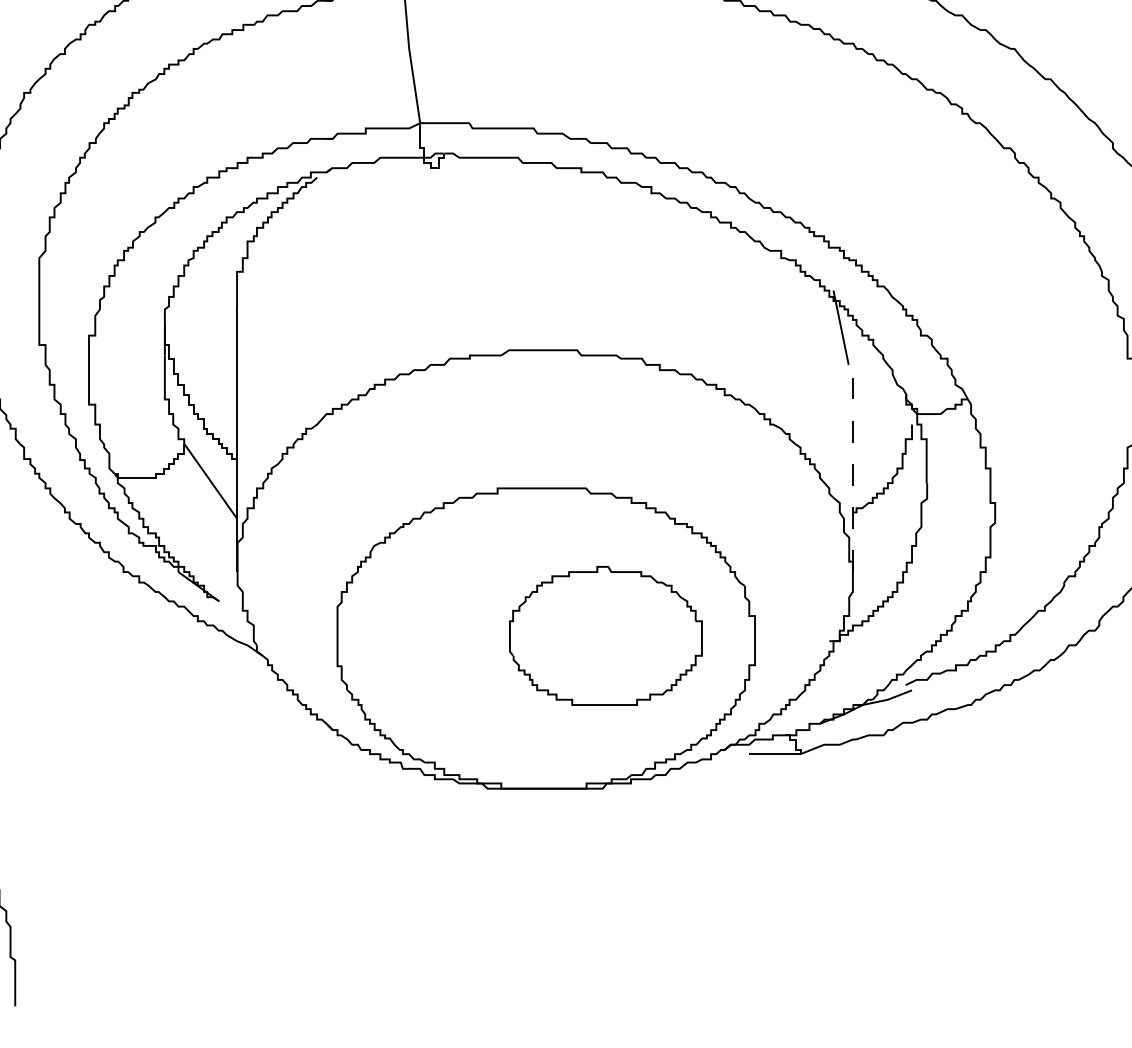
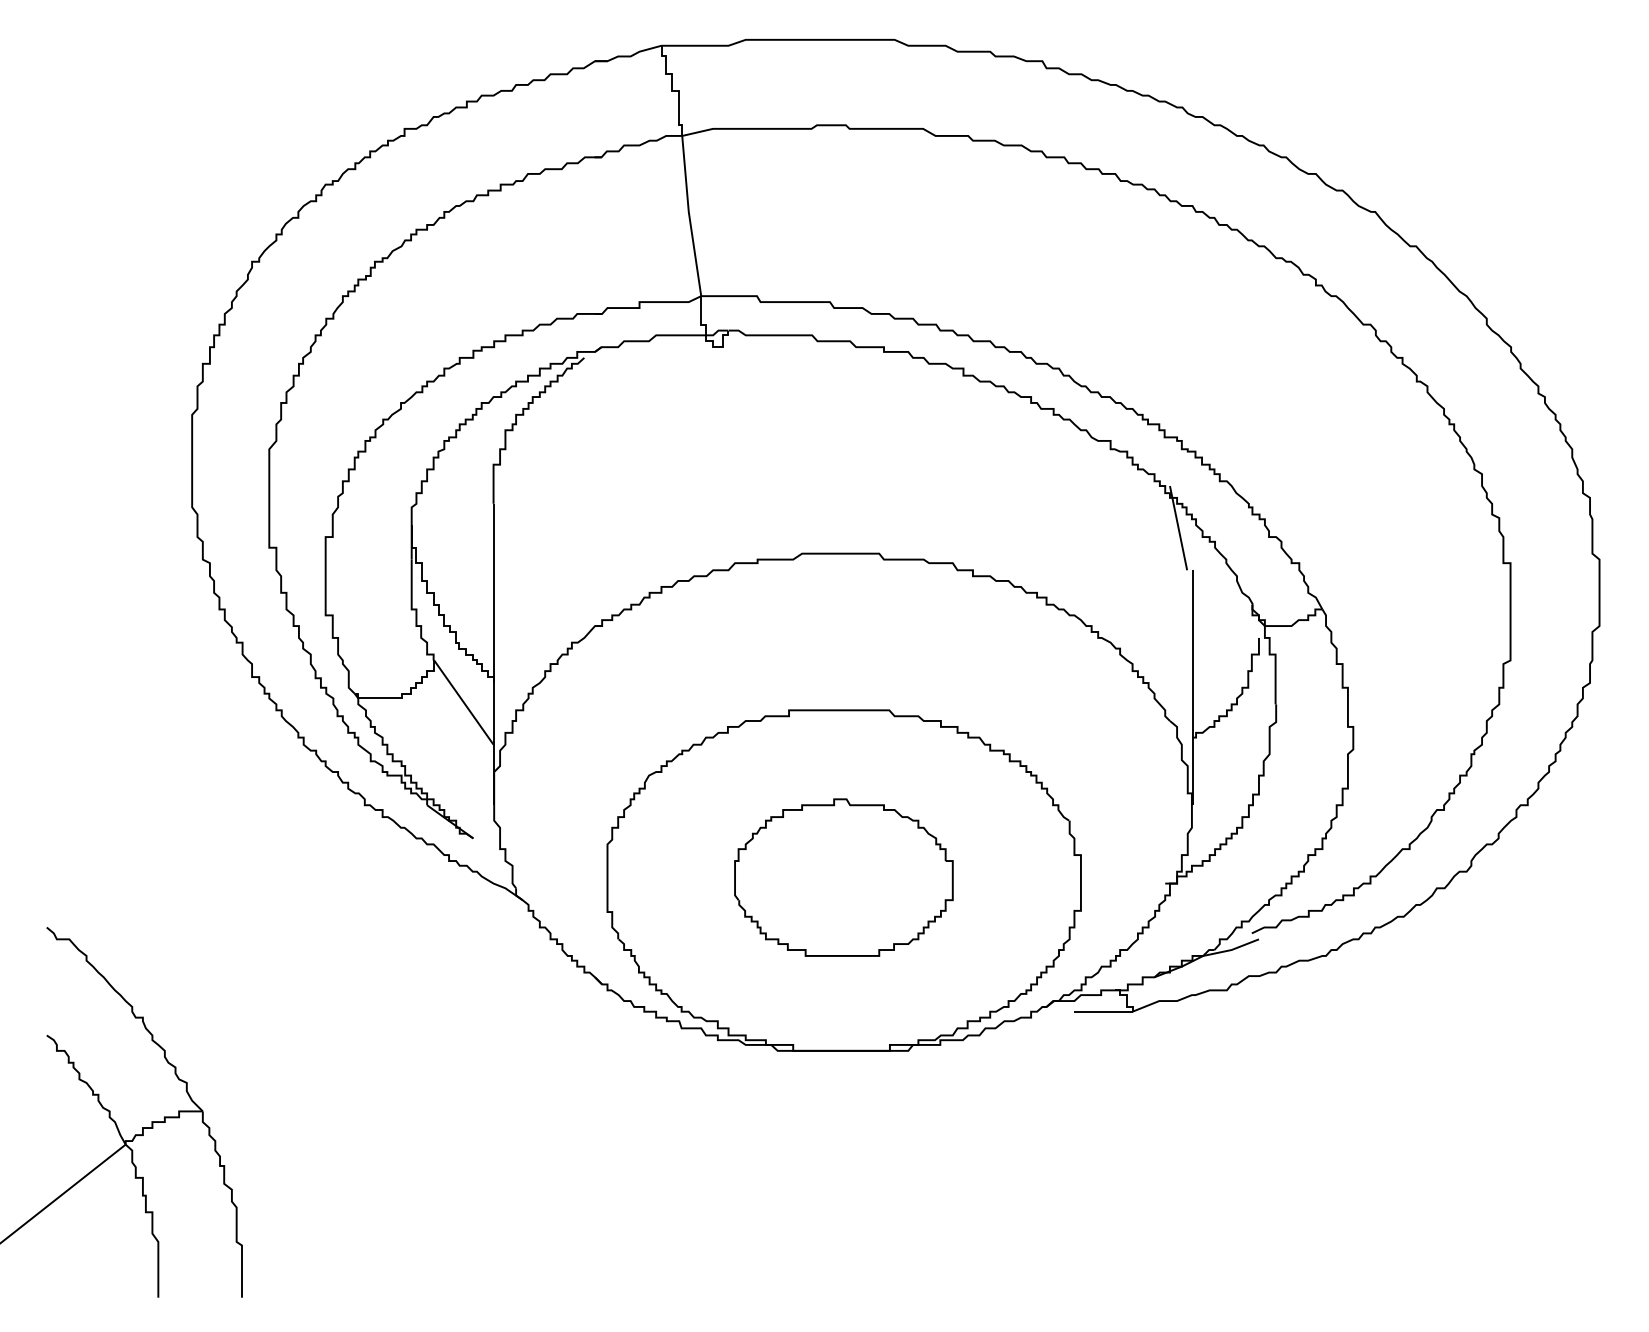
line: (853, 468) -> (1192, 687), dashed -> solid
part: (605, 635) -> (843, 877), moved

